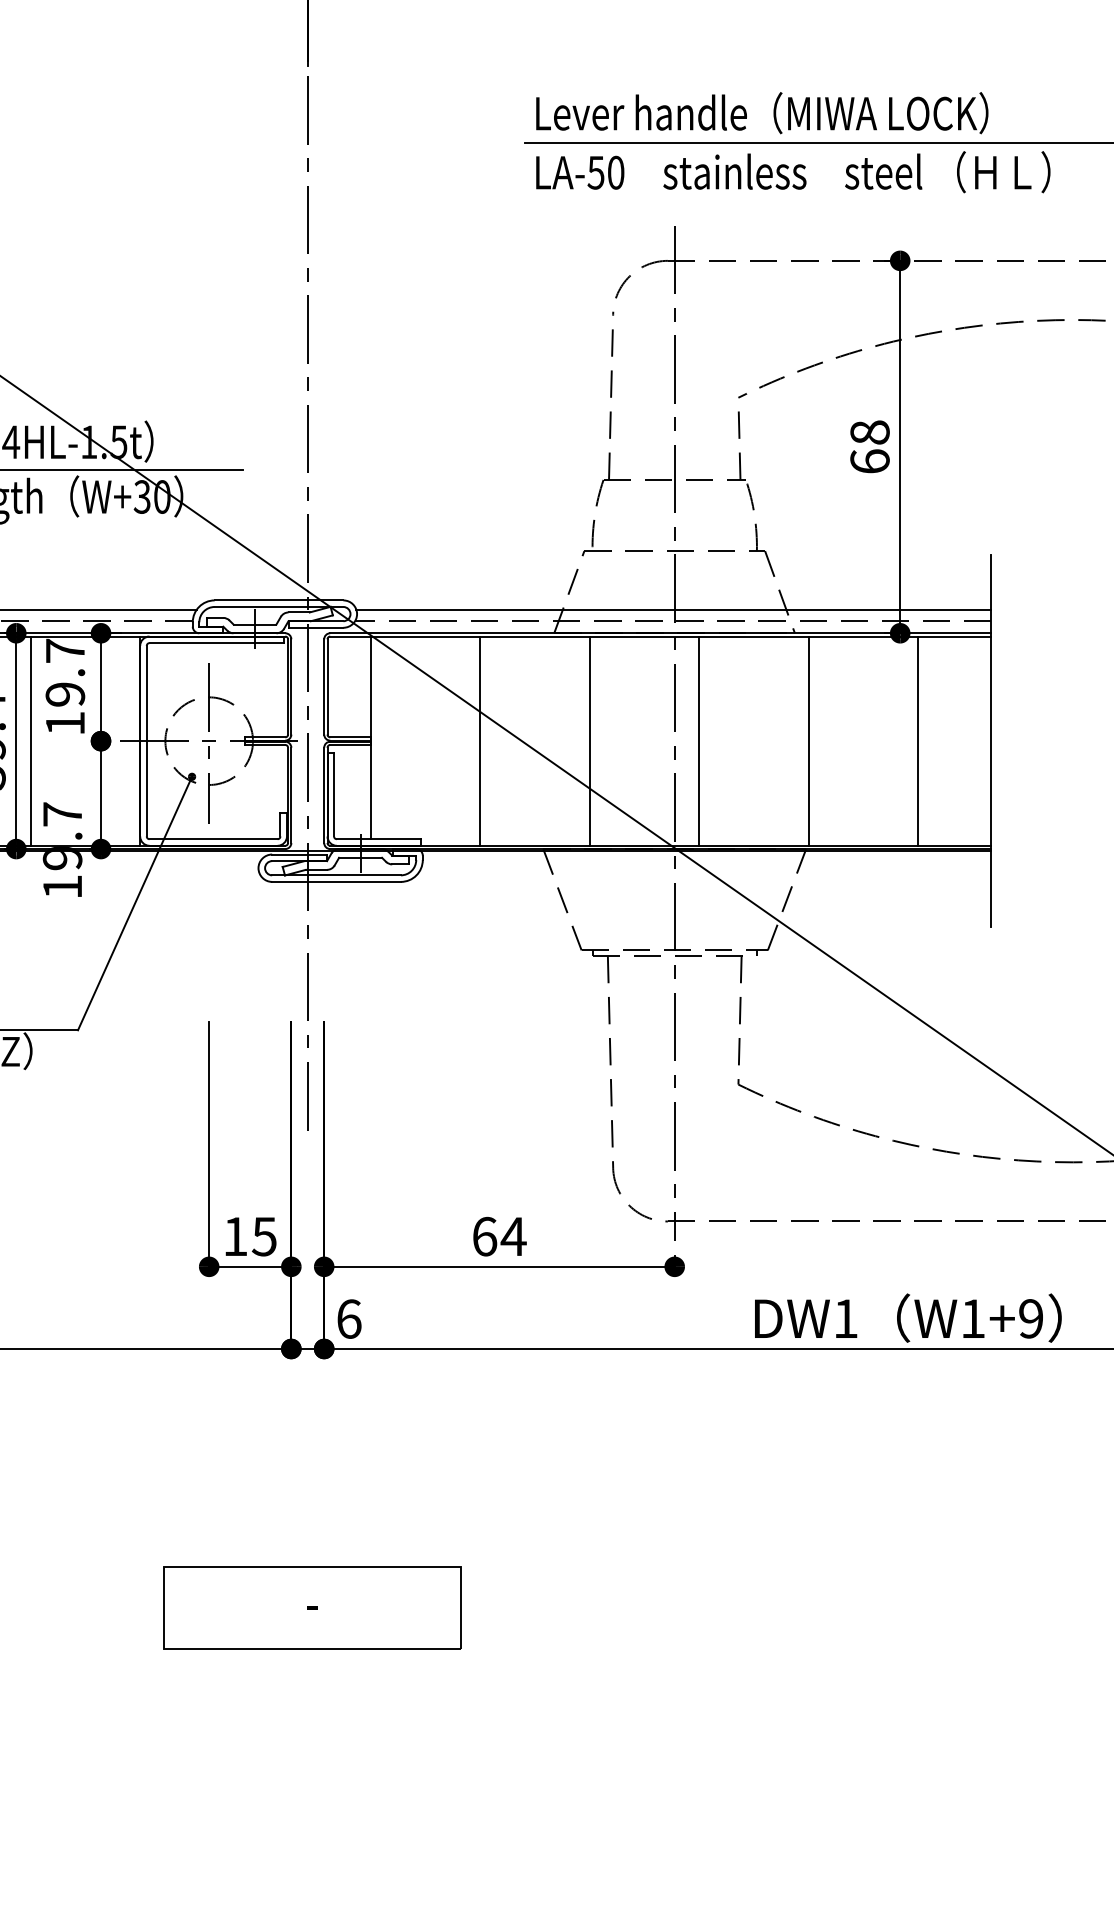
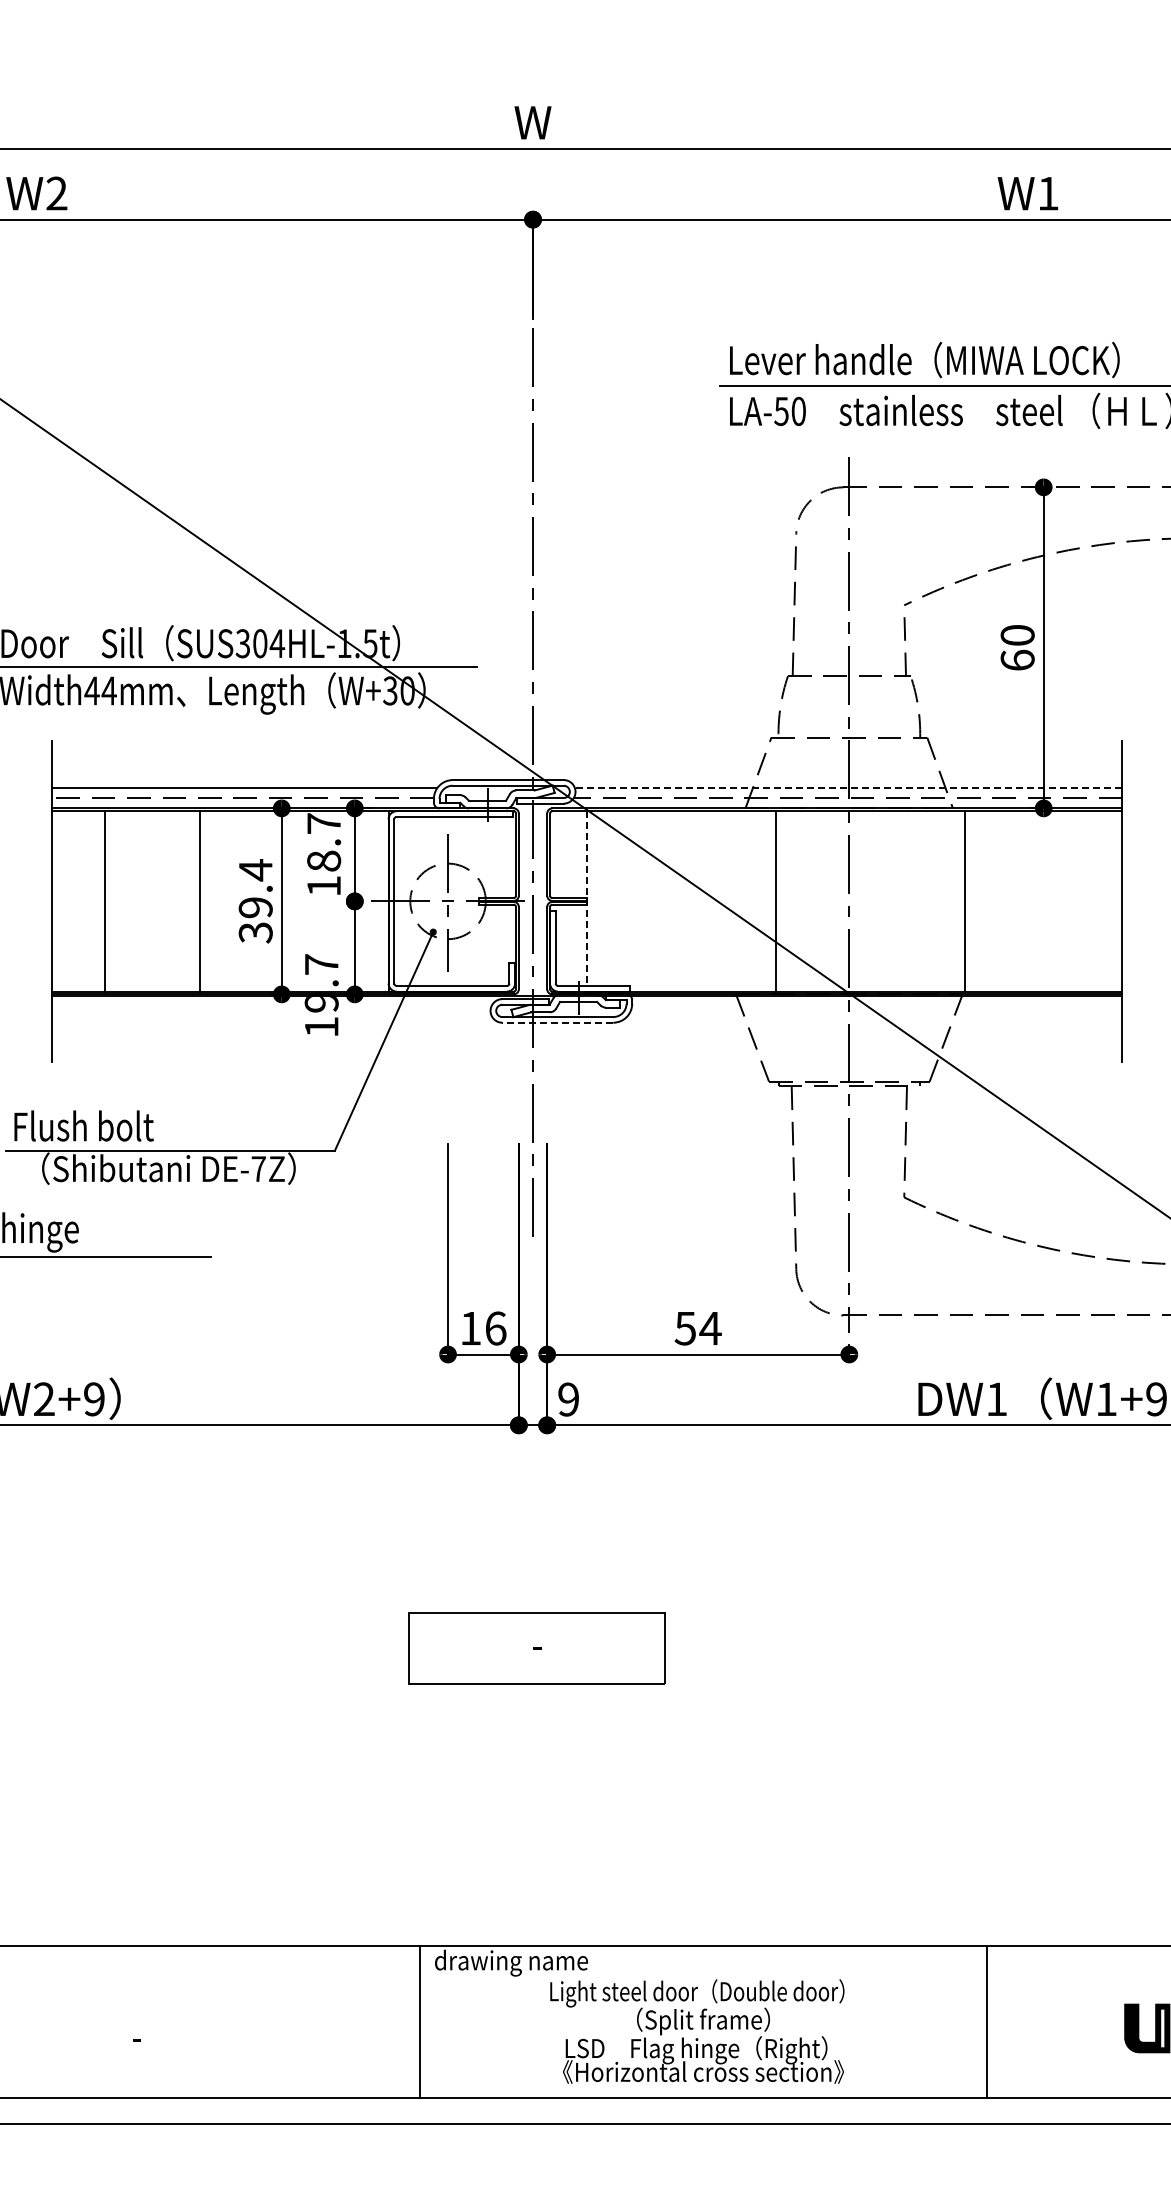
text: (869, 432) -> (1017, 635), 68 -> 60
line: (673, 610) -> (848, 788), solid -> dashed
text: (65, 693) -> (324, 860), 19.7 -> 18.7
line: (370, 738) -> (587, 899), solid -> dashed
line: (31, 741) -> (294, 901), removed
line: (480, 741) -> (681, 901), removed
line: (699, 741) -> (870, 901), removed
line: (918, 741) -> (1059, 901), removed
line: (336, 881) -> (557, 1022), solid -> dashed
text: (264, 1236) -> (495, 1328), 15 -> 16
text: (484, 1236) -> (685, 1328), 64 -> 54
text: (348, 1319) -> (568, 1399), 6 -> 9

